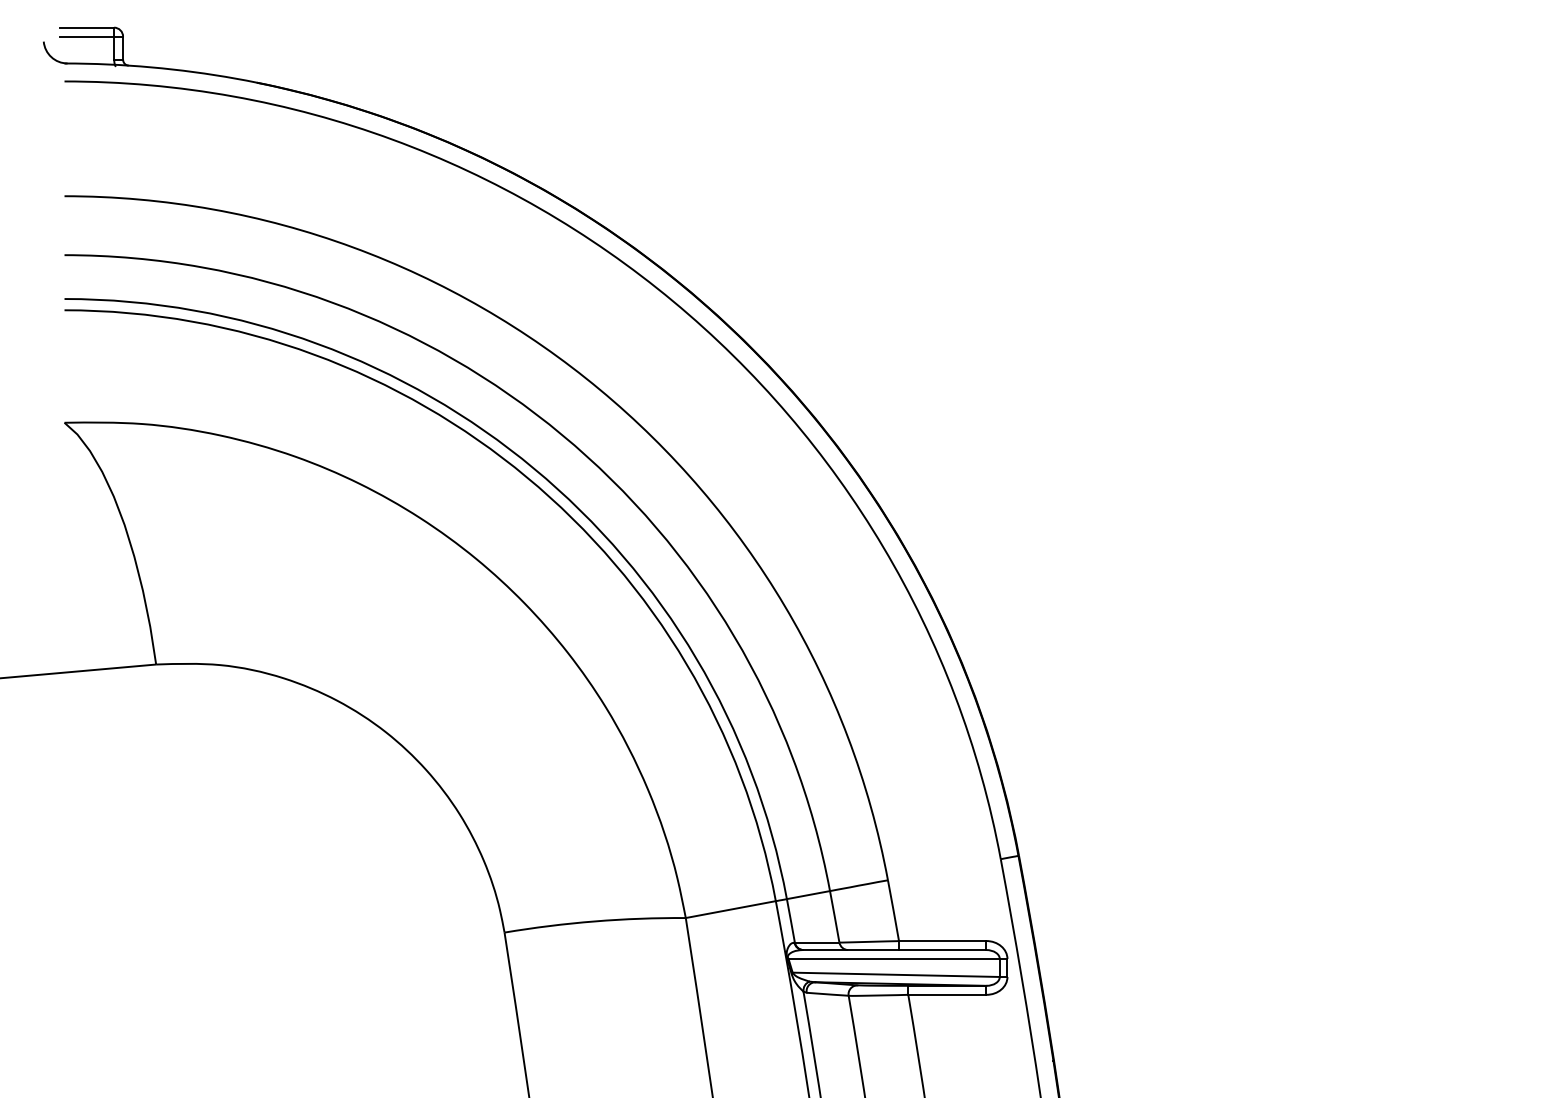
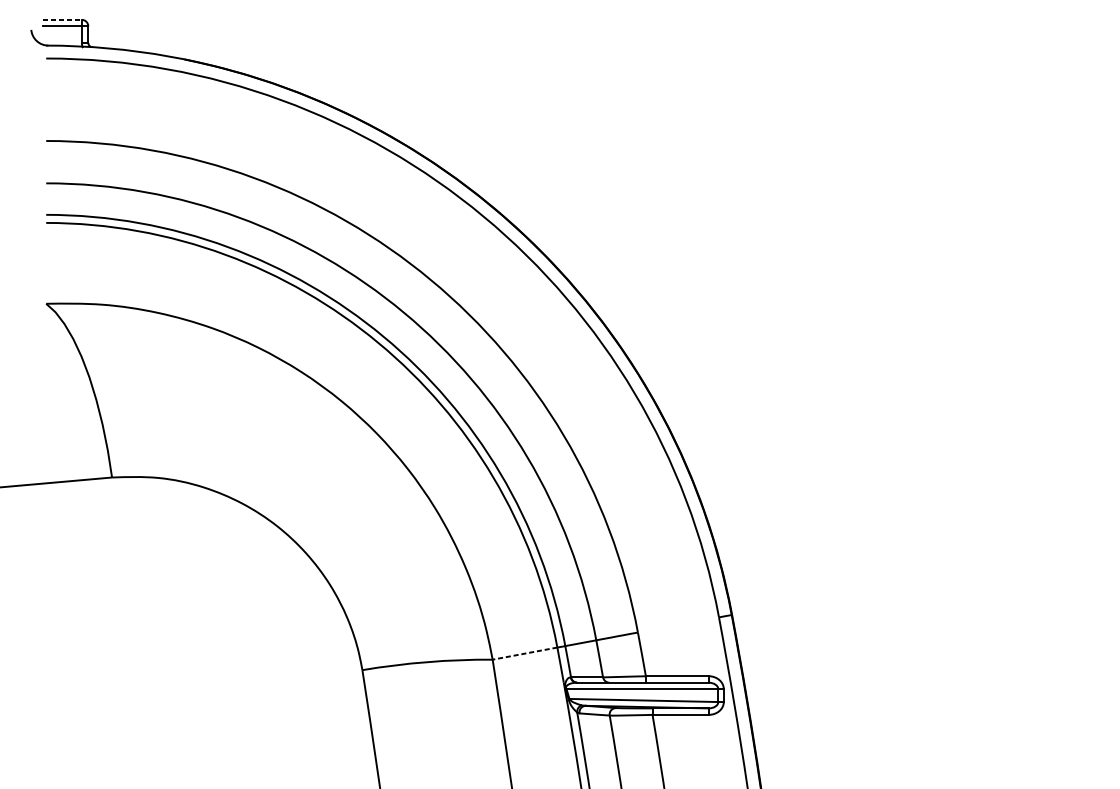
line: (87, 27) -> (62, 19), solid -> dashed
line: (730, 909) -> (524, 653), solid -> dashed

